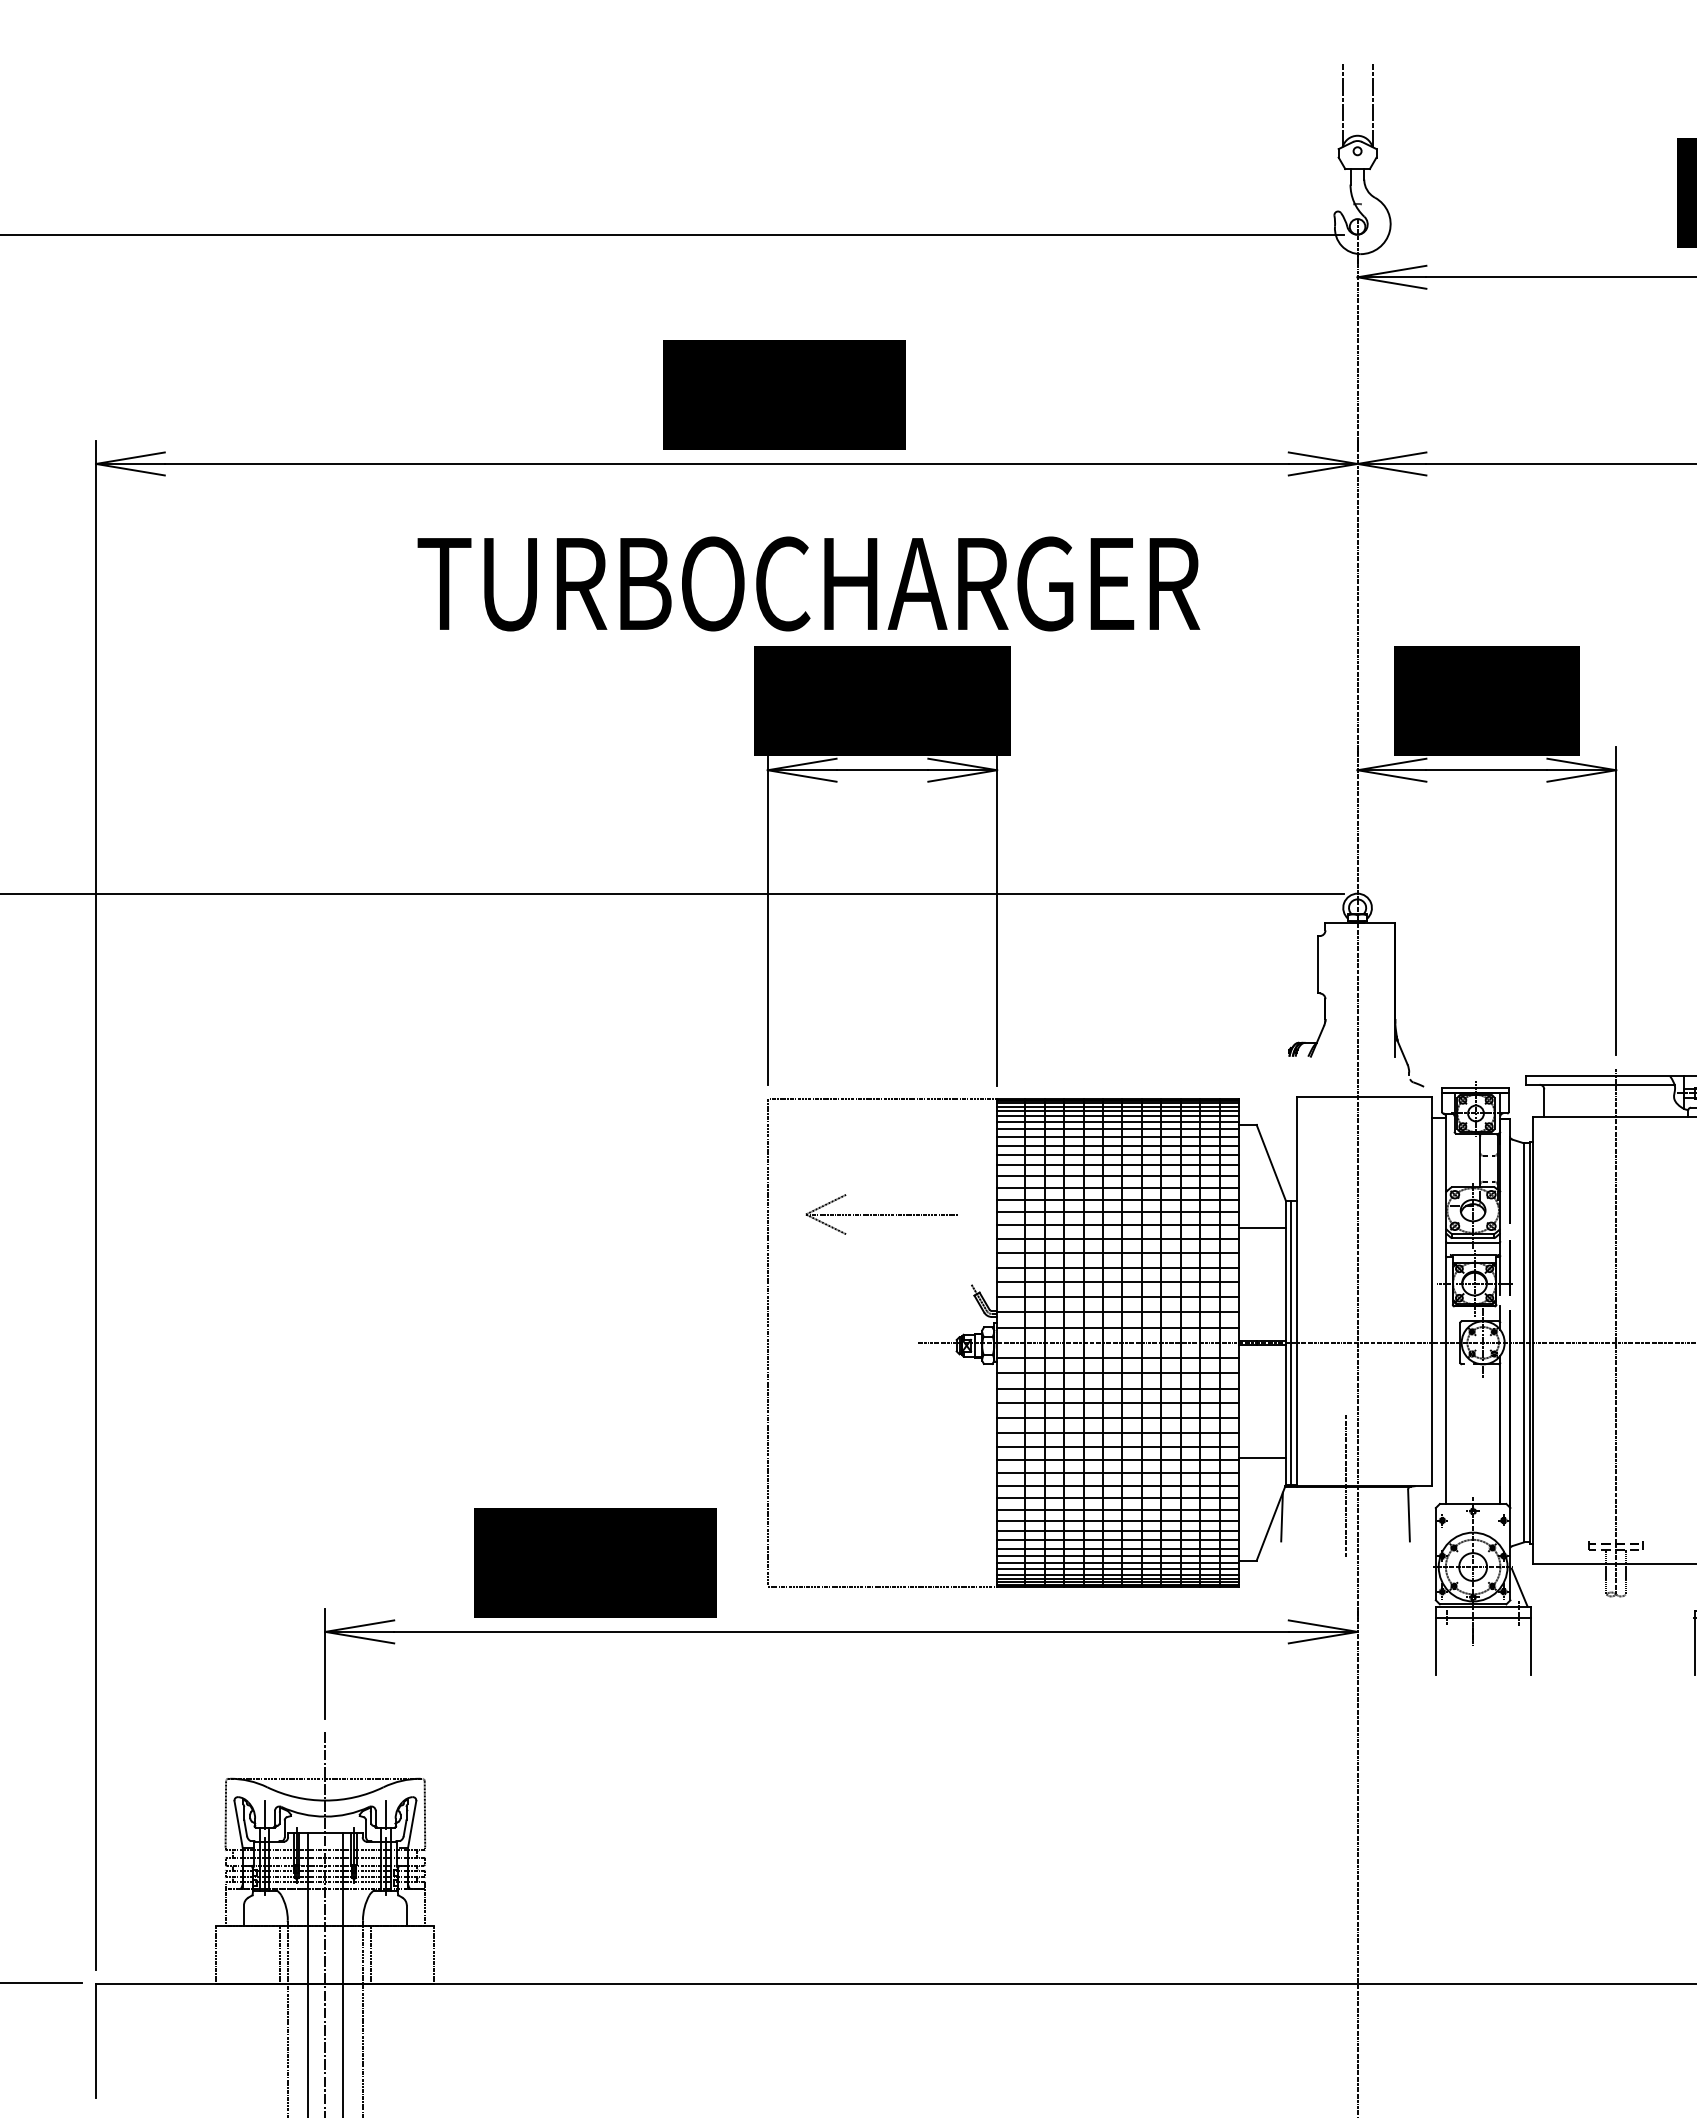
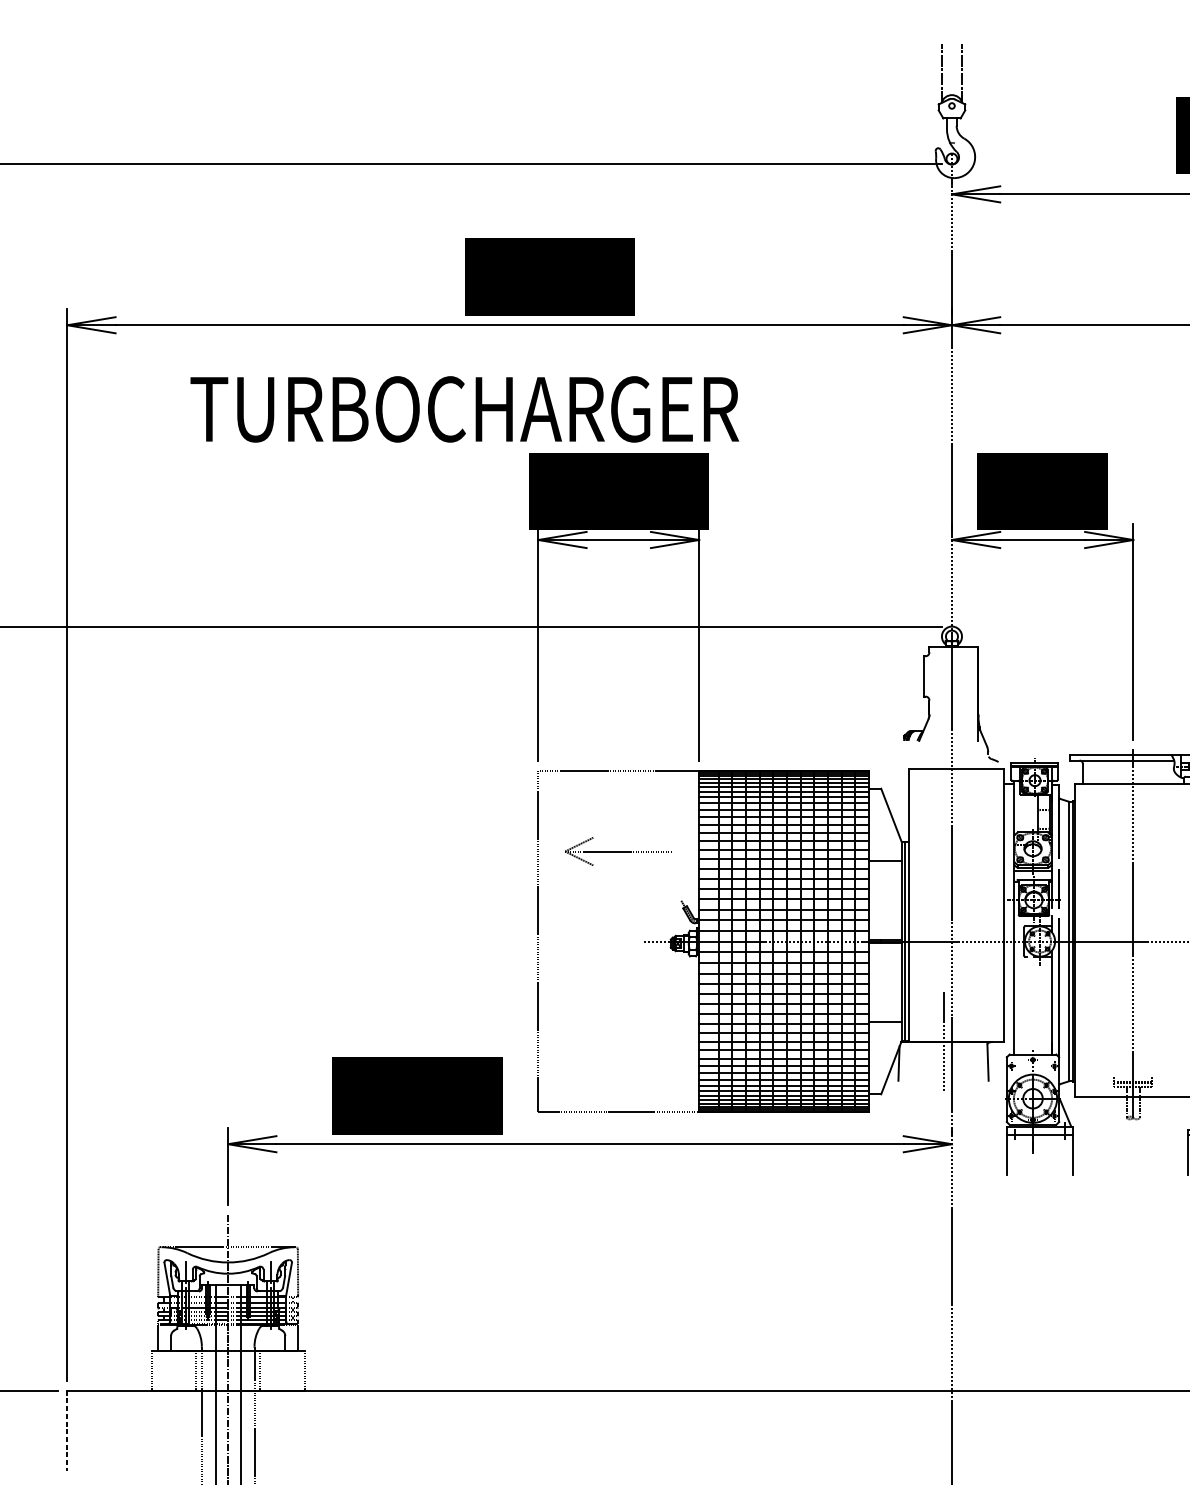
text: (808, 583) -> (464, 409), moved
line: (96, 2041) -> (67, 1431), solid -> dashed

